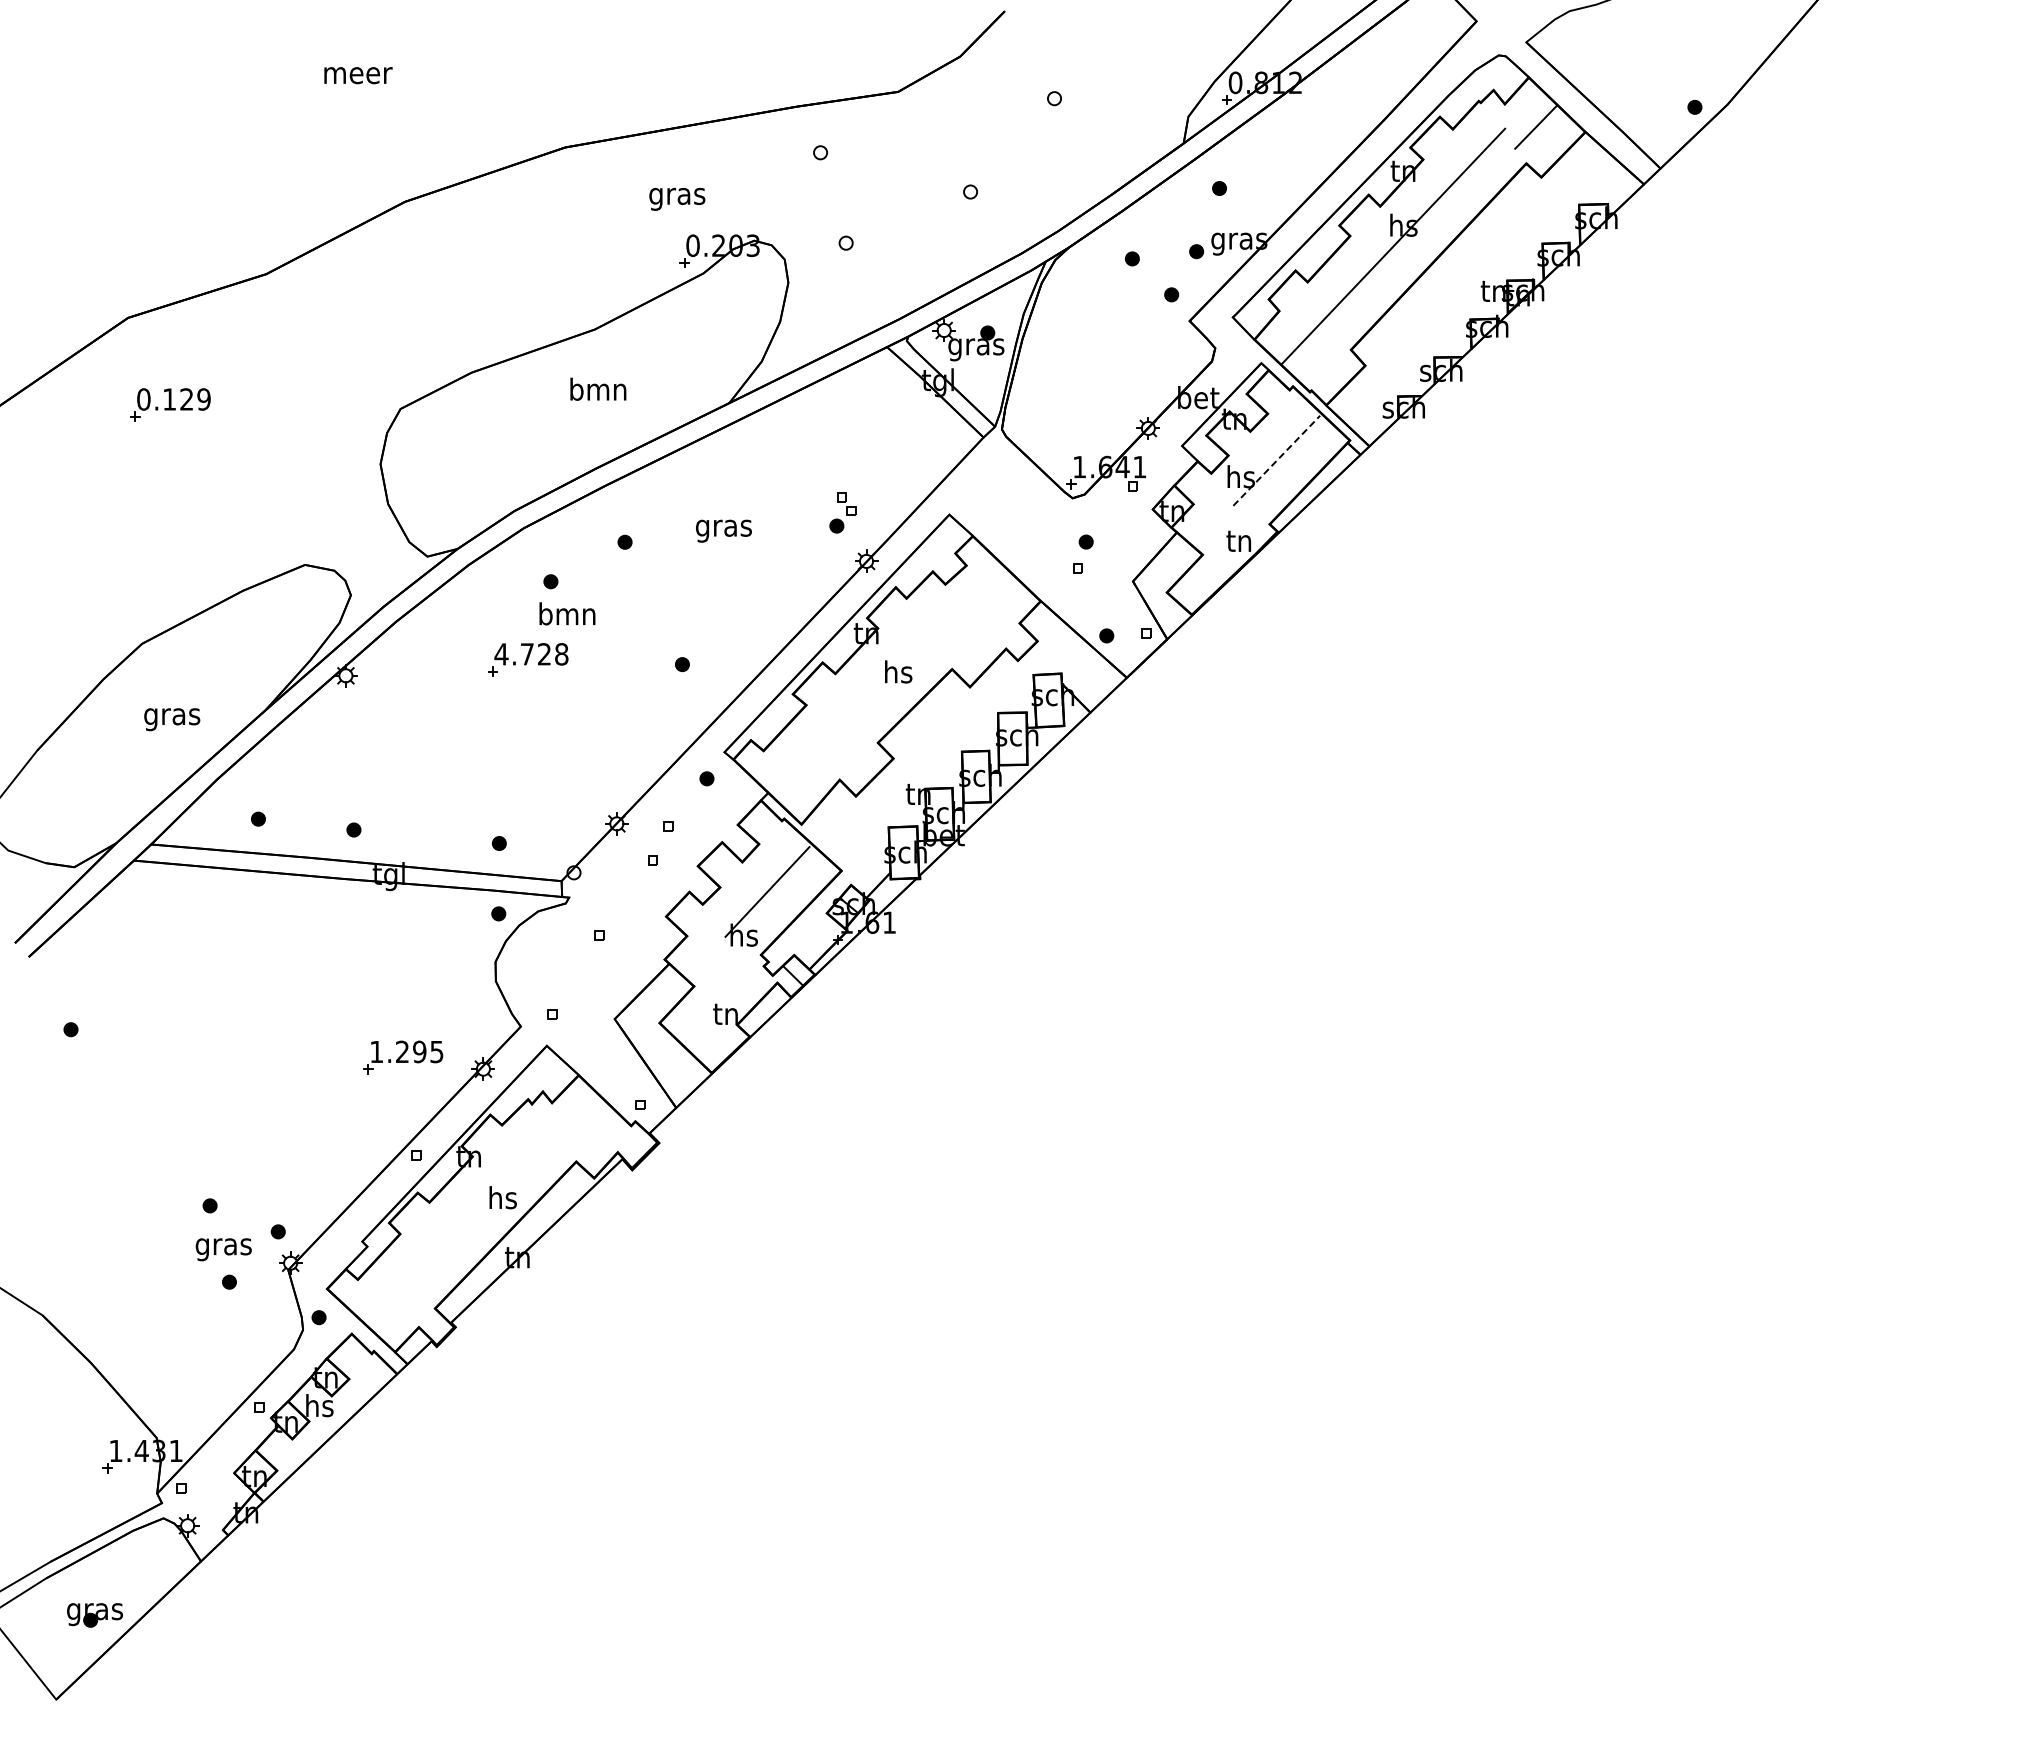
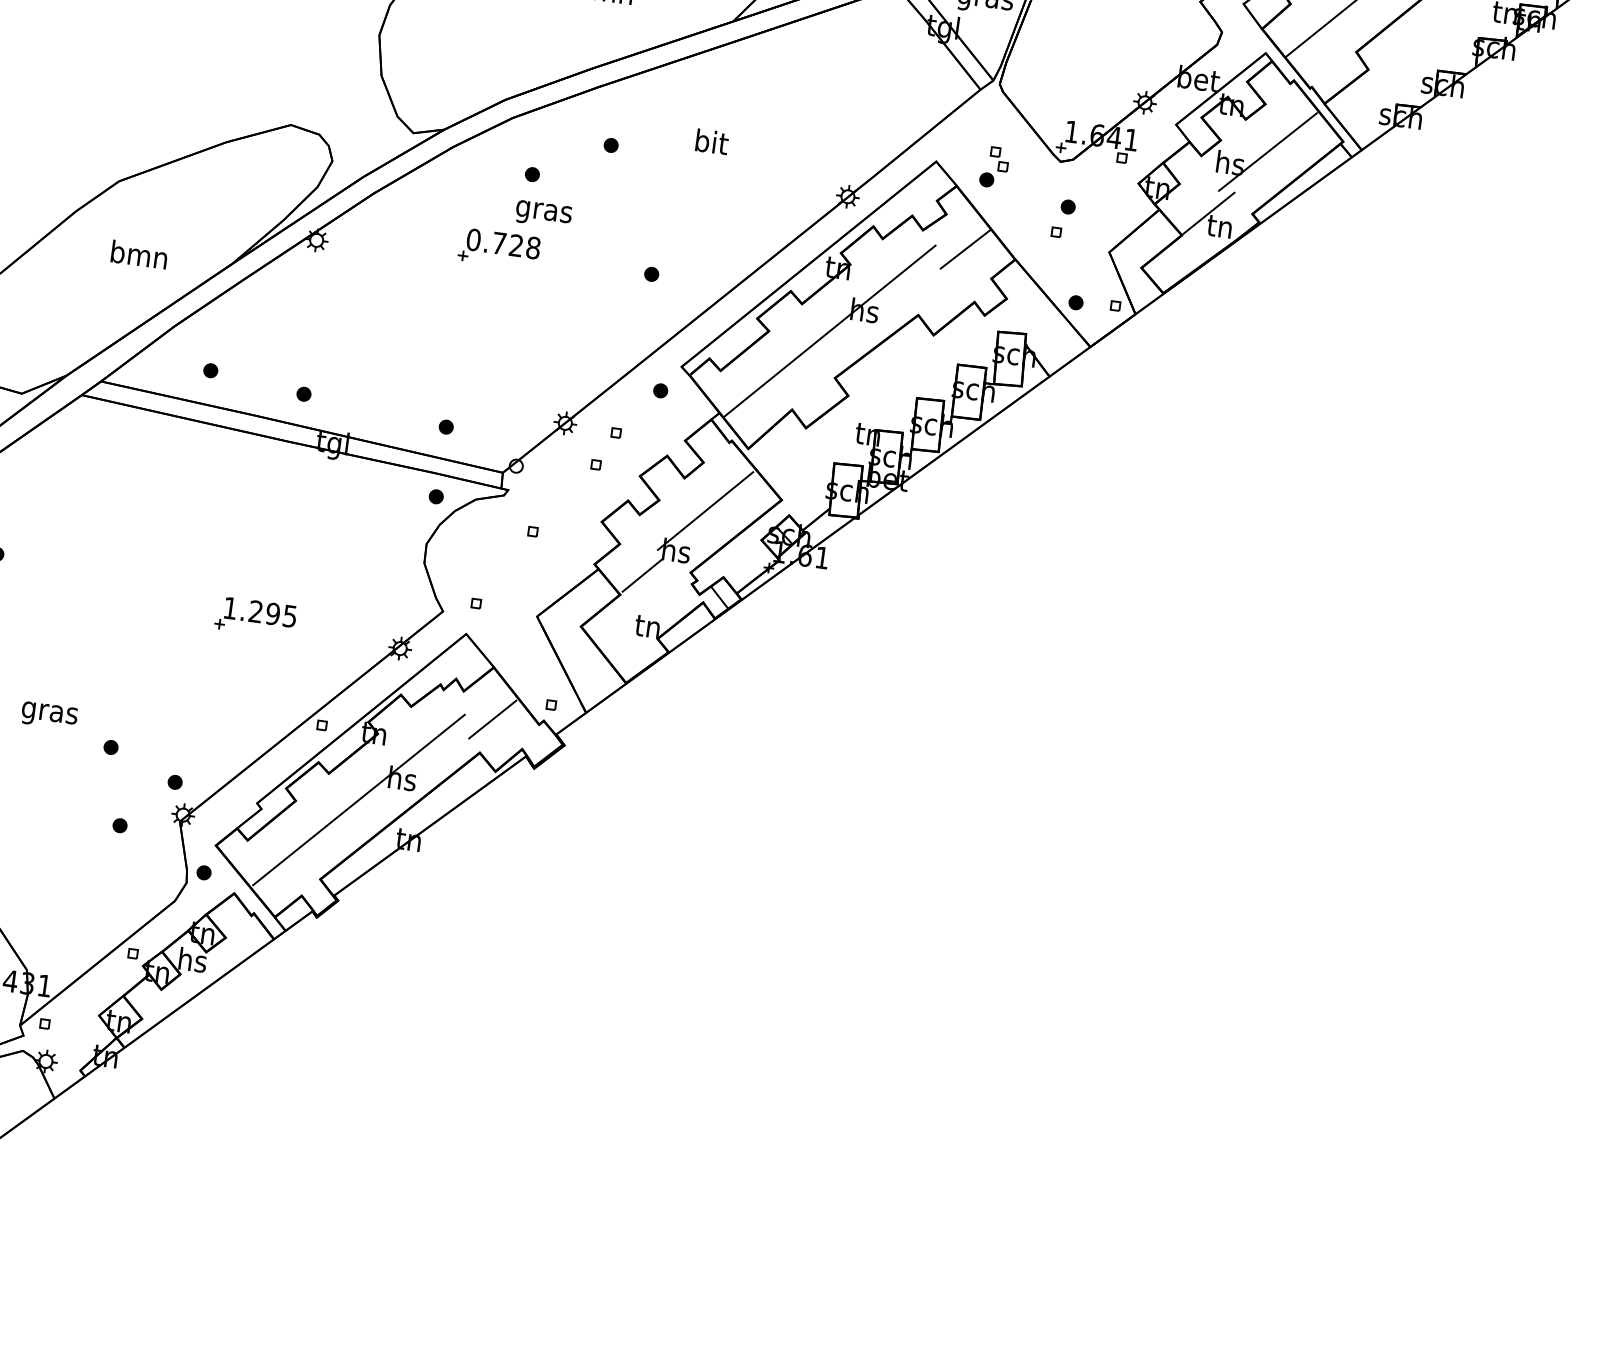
line: (1276, 460) -> (1267, 151), dashed -> solid
part: (842, 512) -> (994, 167), moved
text: (723, 527) -> (710, 144), gras -> bit
line: (1226, 529) -> (1208, 213), added
line: (989, 597) -> (964, 249), added
text: (567, 616) -> (544, 211), bmn -> gras
text: (501, 654) -> (473, 240), 4.728 -> 0.728
line: (866, 696) -> (829, 330), added
text: (172, 716) -> (139, 257), gras -> bmn
line: (713, 963) -> (642, 574), added
part: (403, 1057) -> (256, 617), moved
line: (584, 1127) -> (492, 719), added
line: (462, 1224) -> (358, 799), added
text: (223, 1249) -> (49, 715), moved

